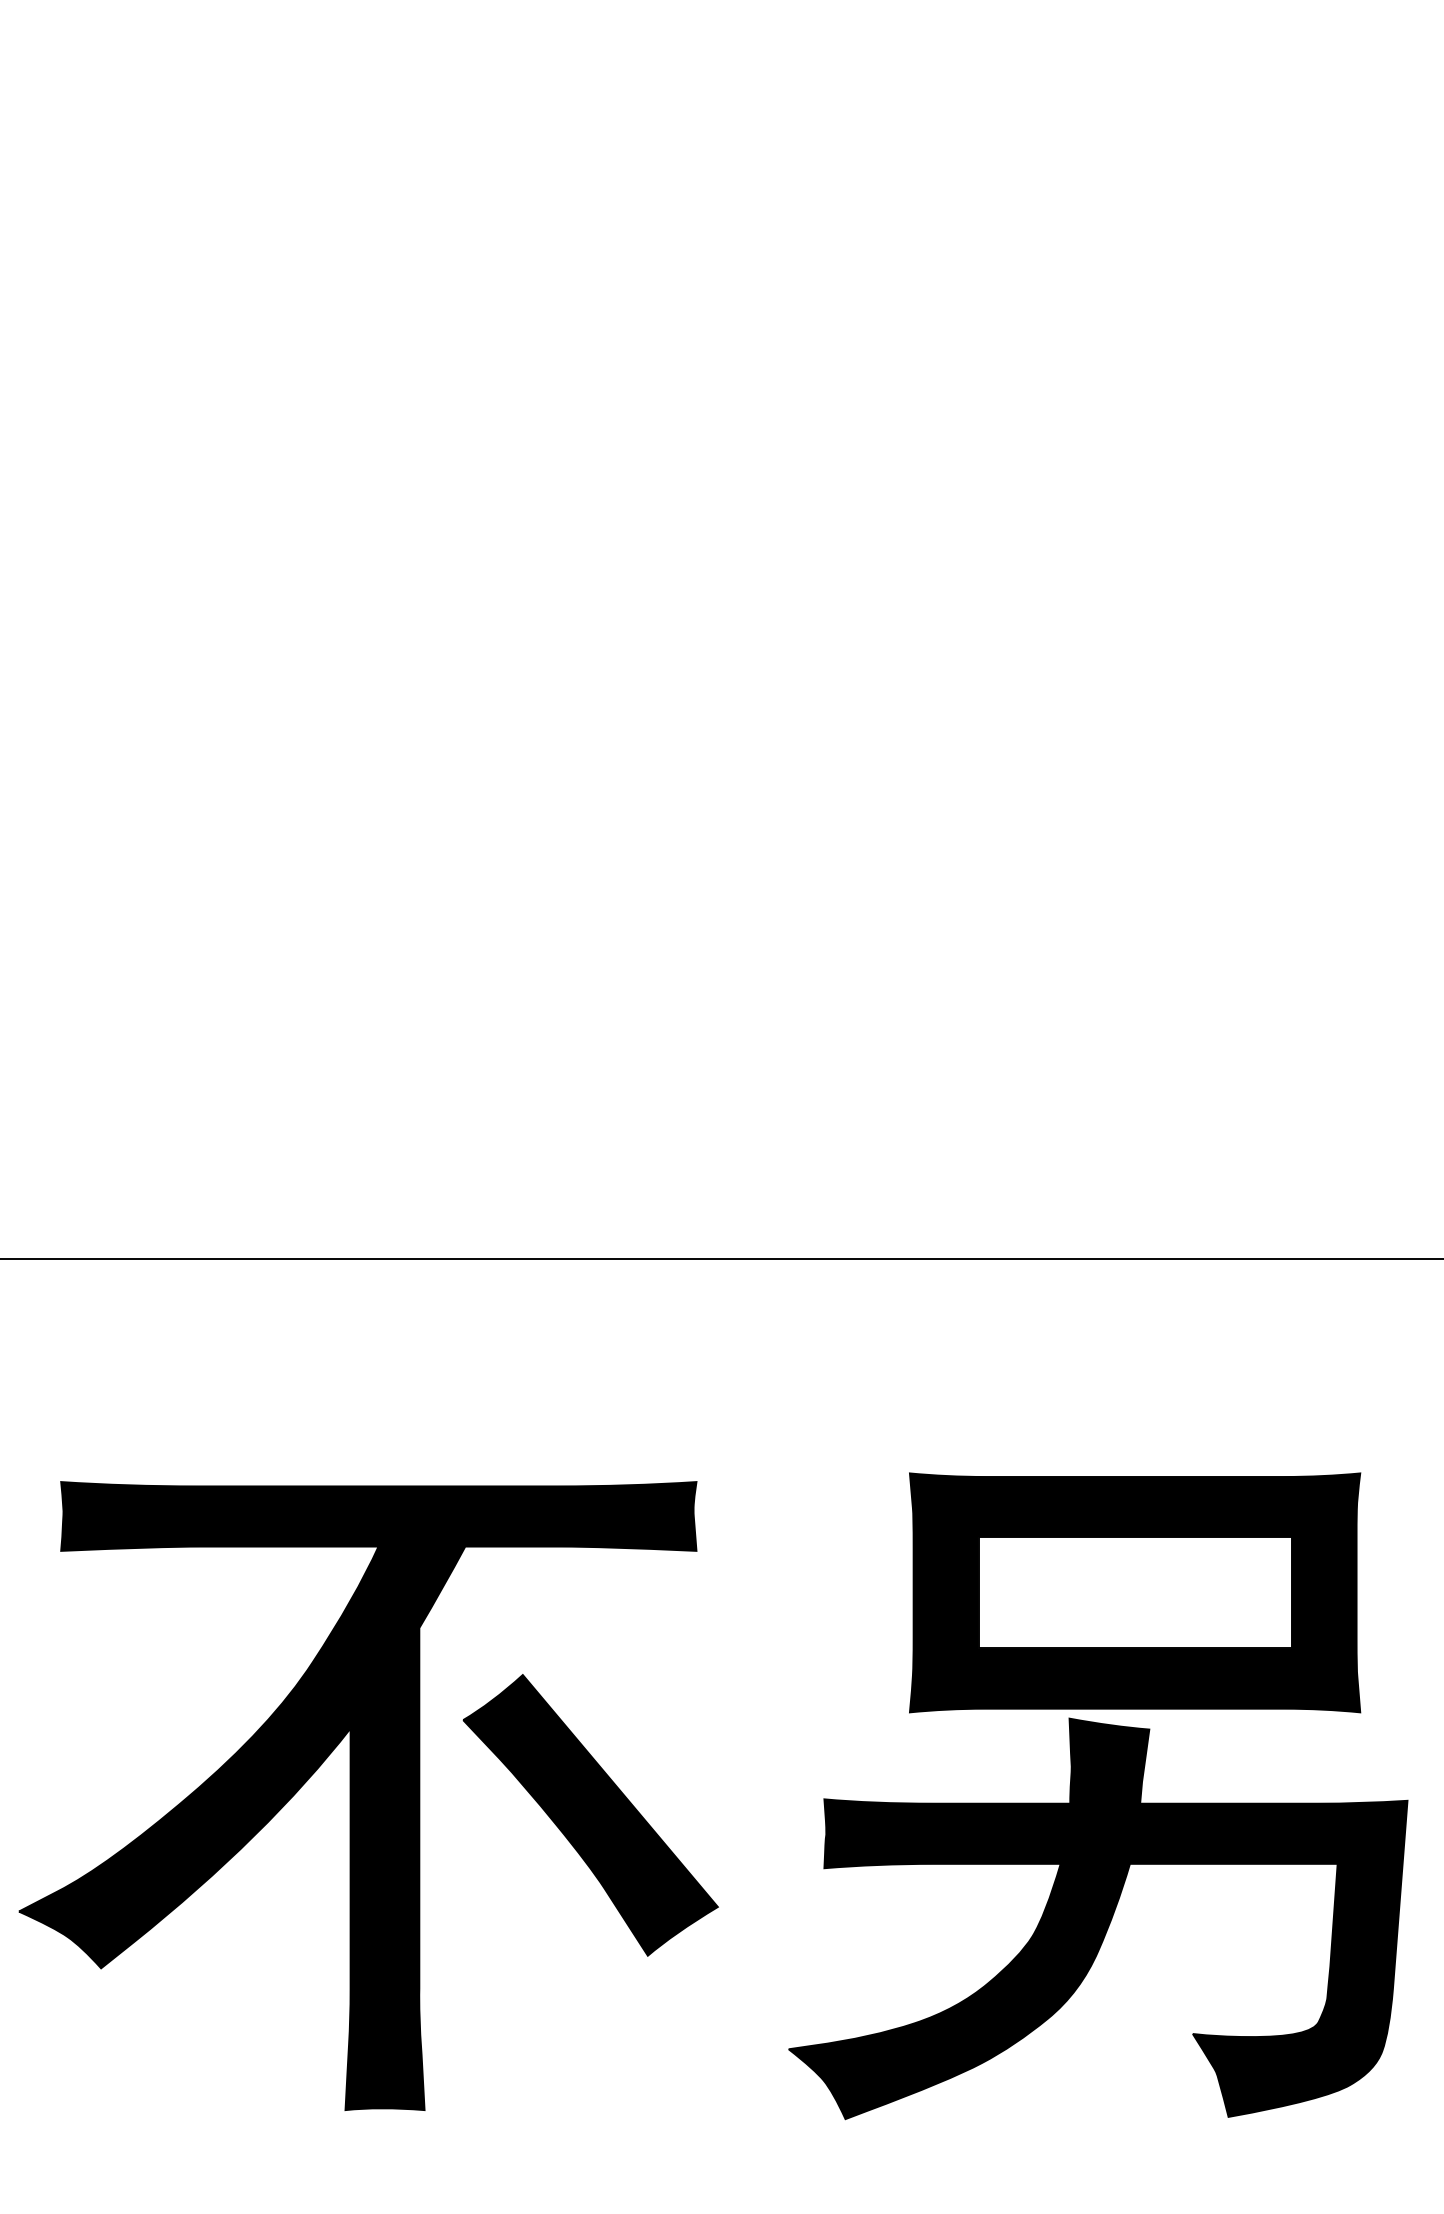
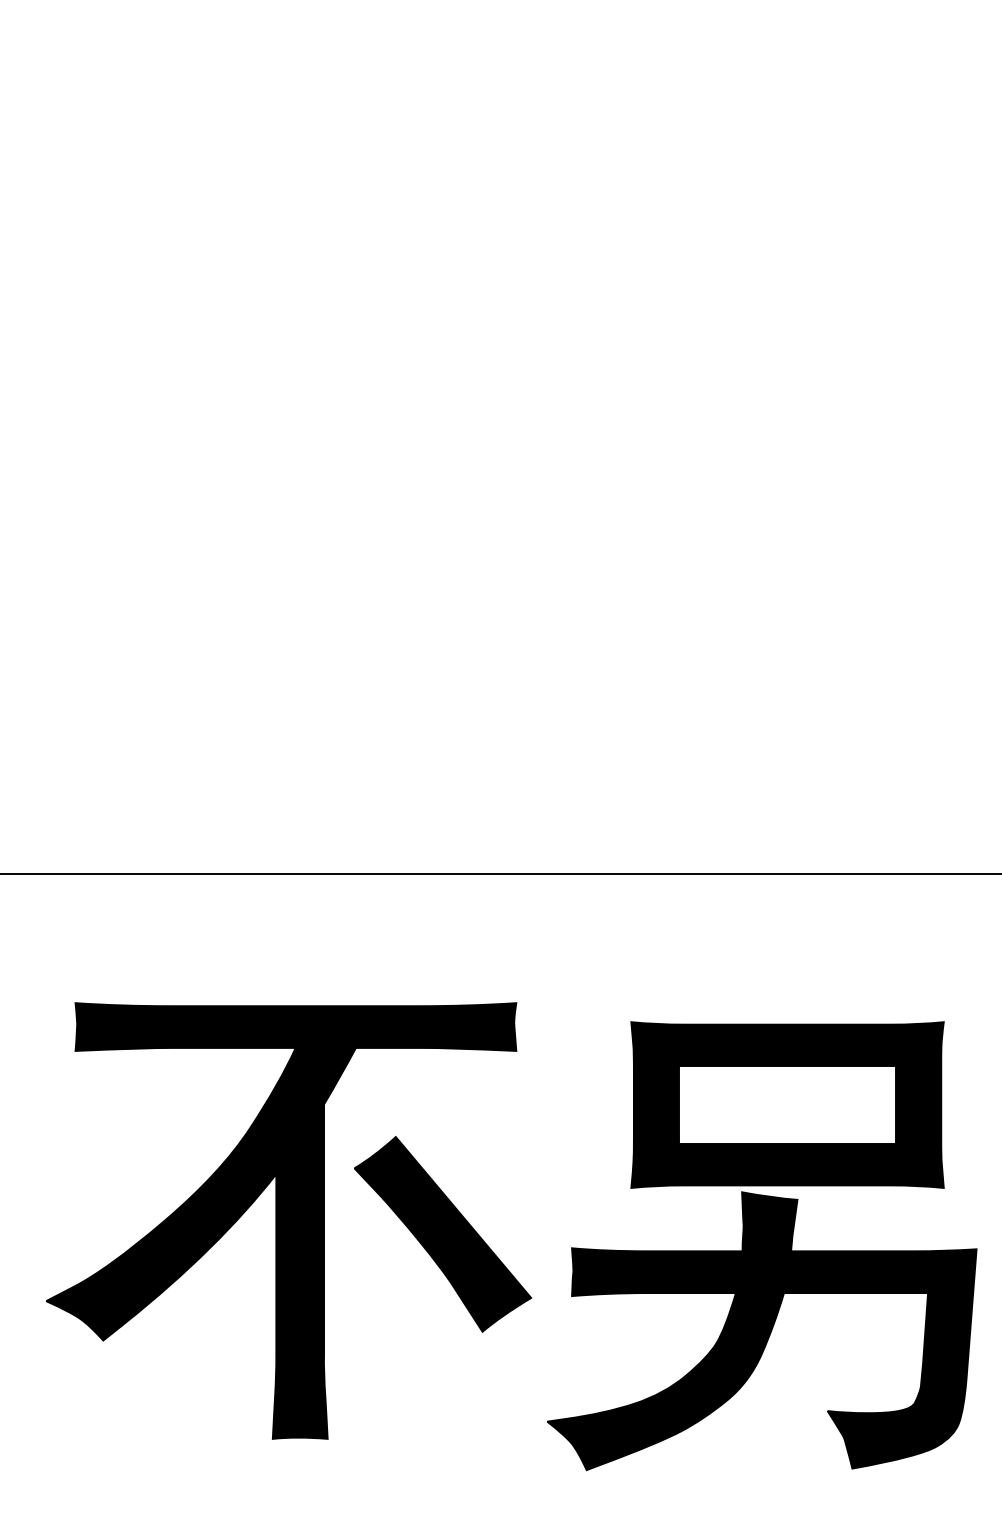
part: (369, 1795) -> (289, 1220), moved

